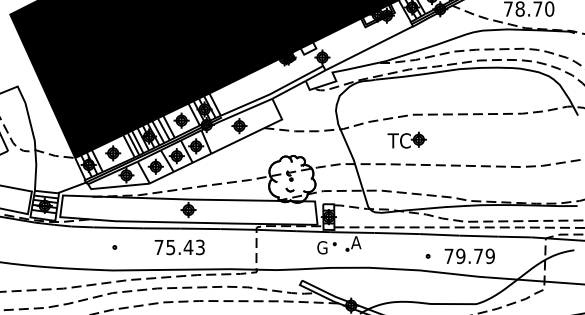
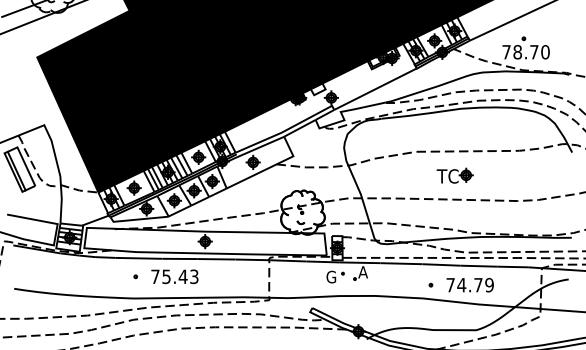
part: (406, 139) -> (454, 175), moved
text: (179, 247) -> (174, 276), moved
text: (460, 255) -> (461, 284), 79.79 -> 74.79

